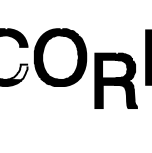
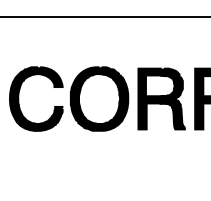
fill: (16, 72) -> (50, 115), added
part: (116, 80) -> (161, 98), moved

